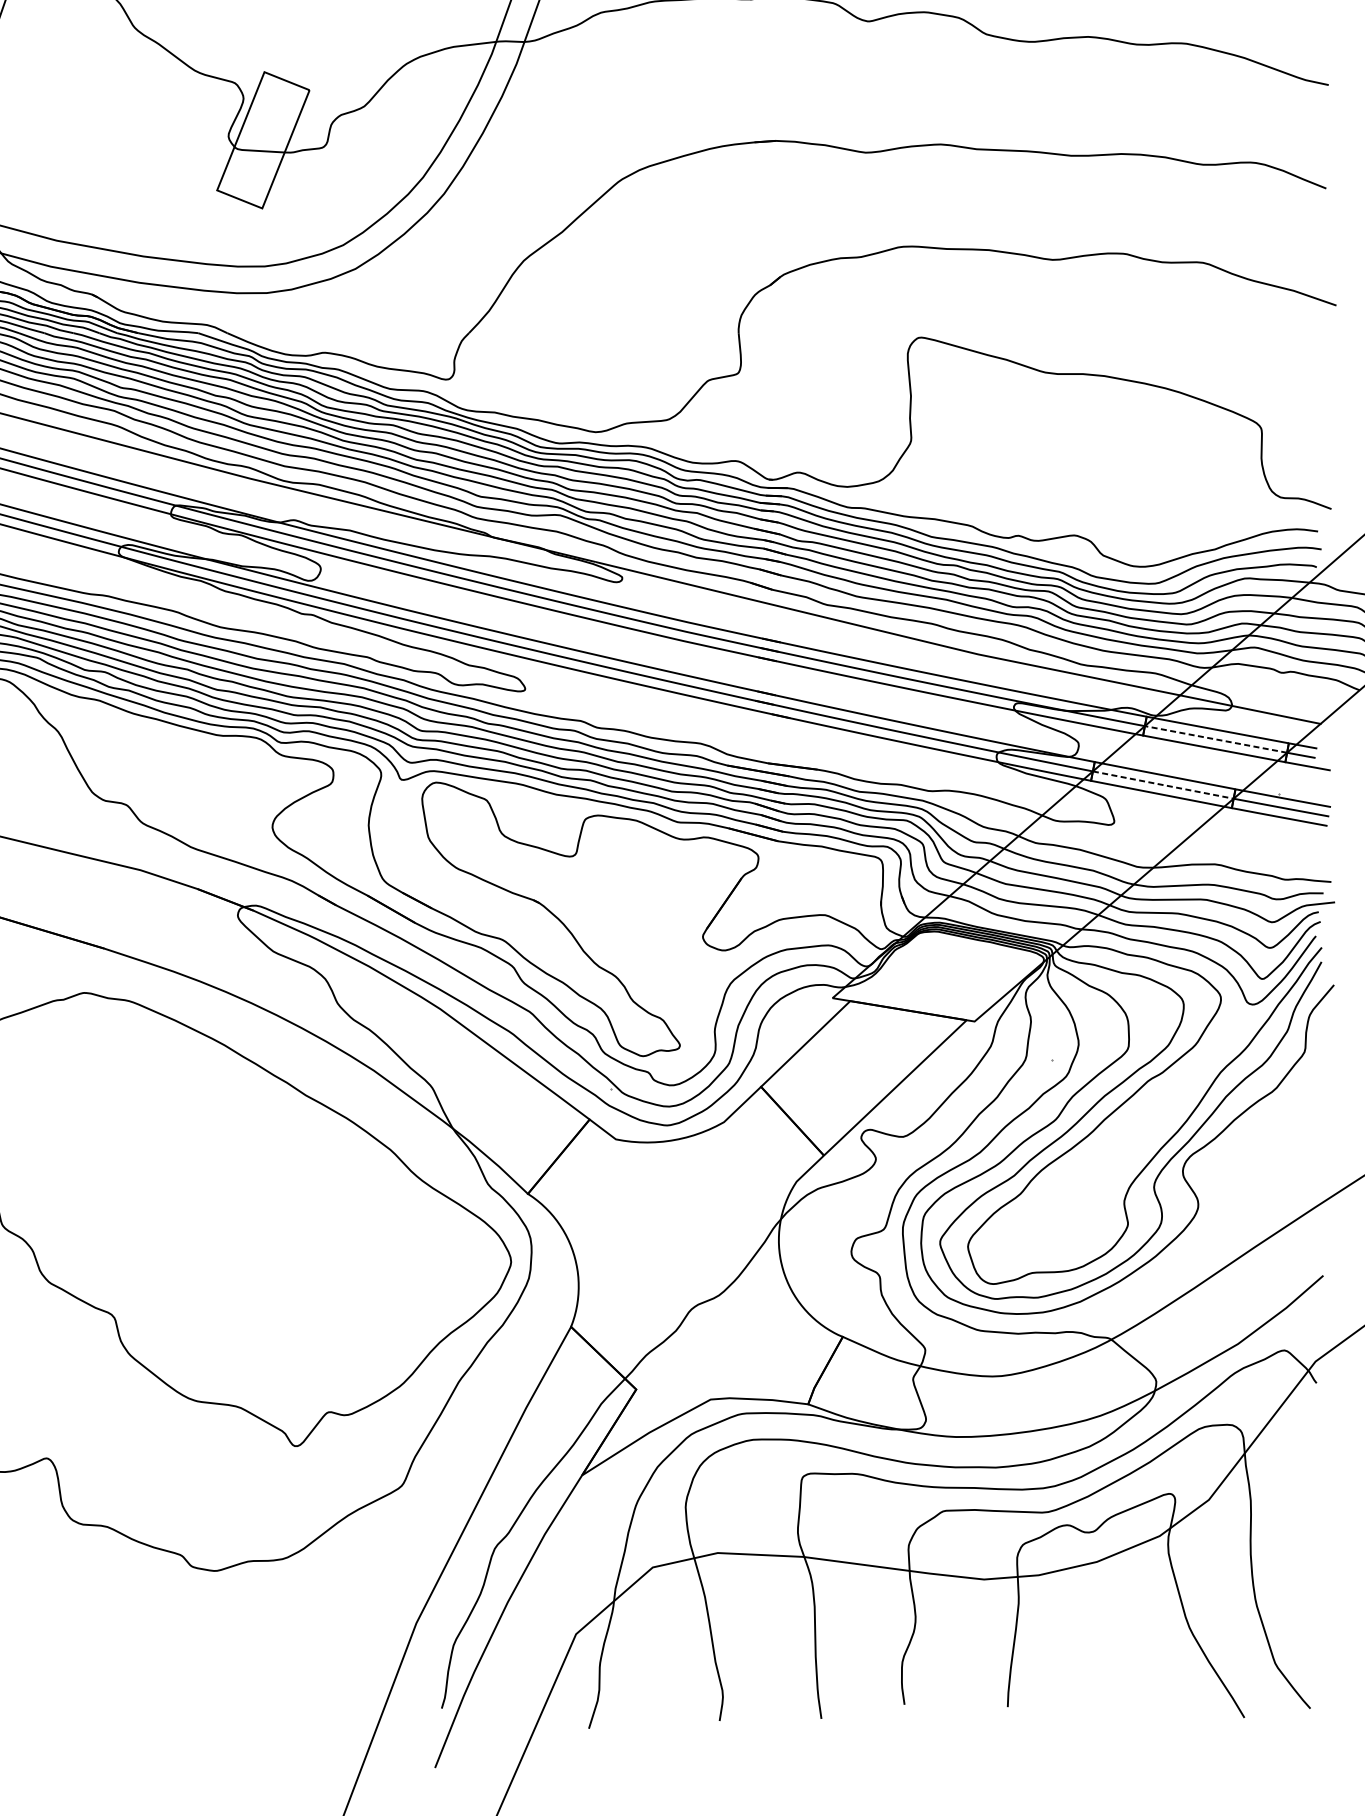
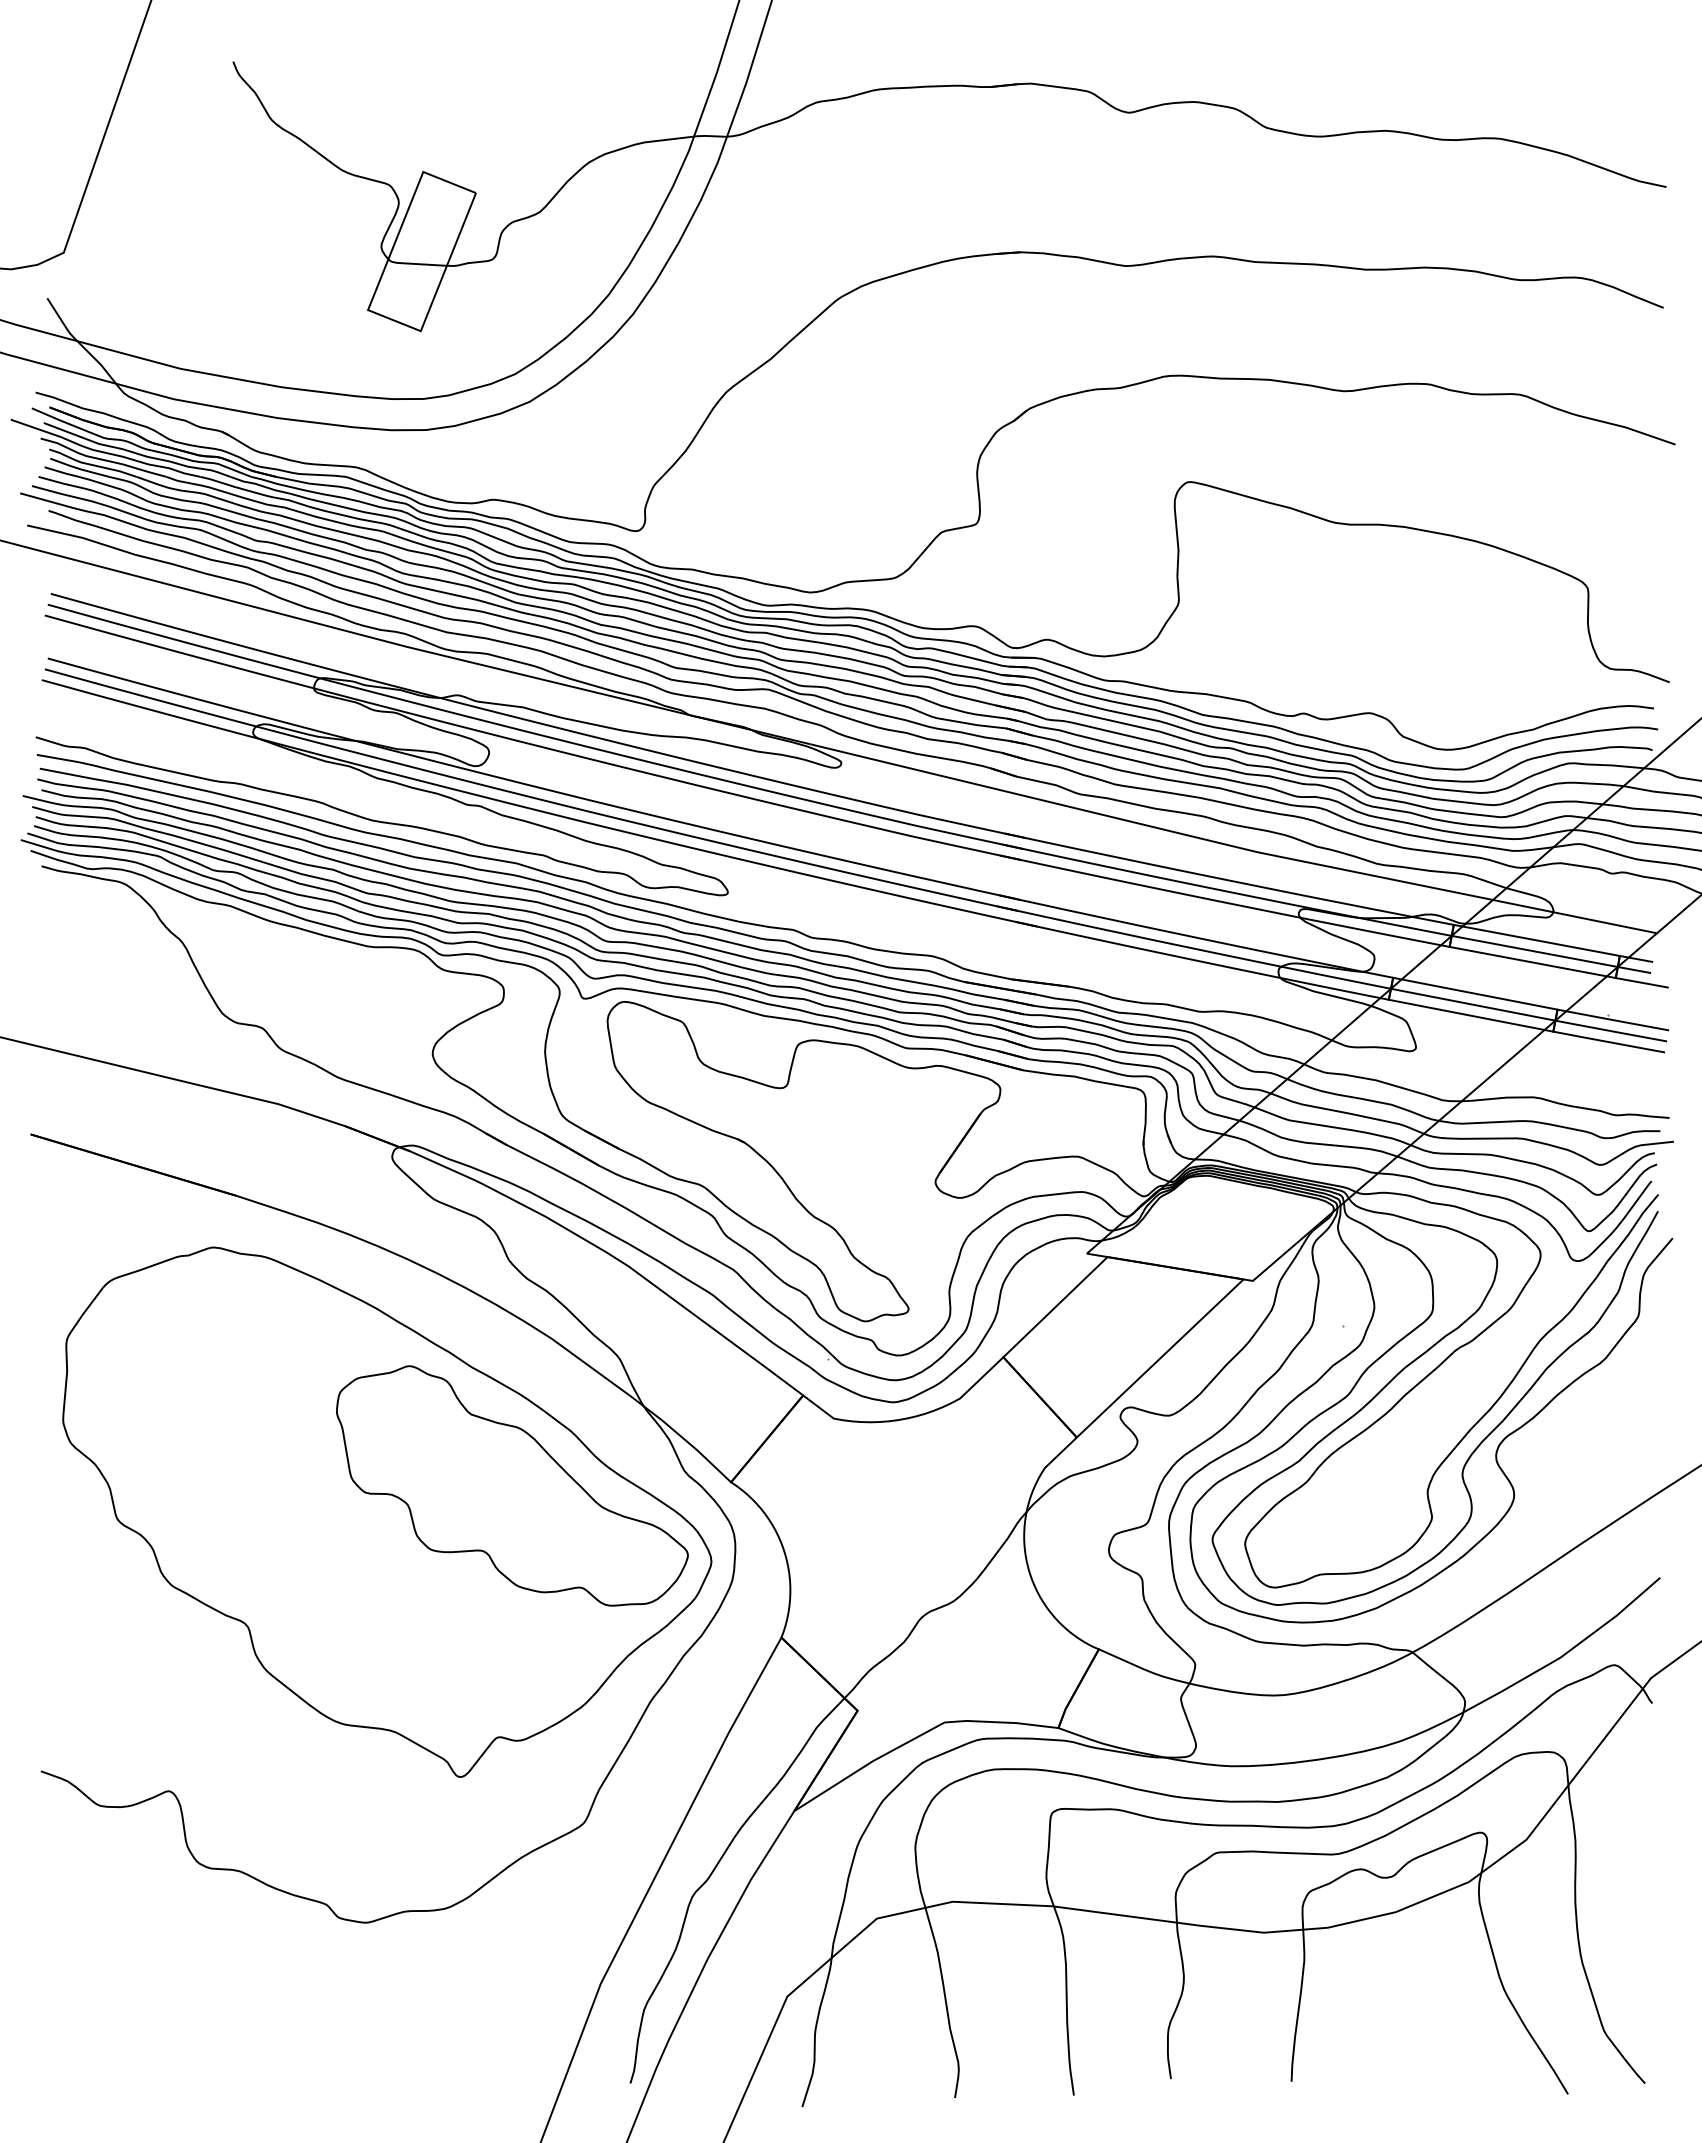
line: (1215, 739) -> (1534, 951), dashed -> solid
line: (1163, 784) -> (1473, 1004), dashed -> solid
part: (340, 1196) -> (512, 1485), added

